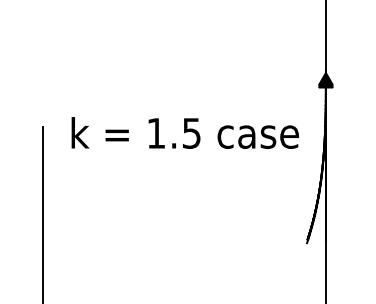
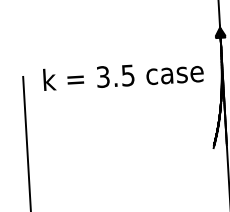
text: (156, 132) -> (103, 76), 1.5 -> 3.5

